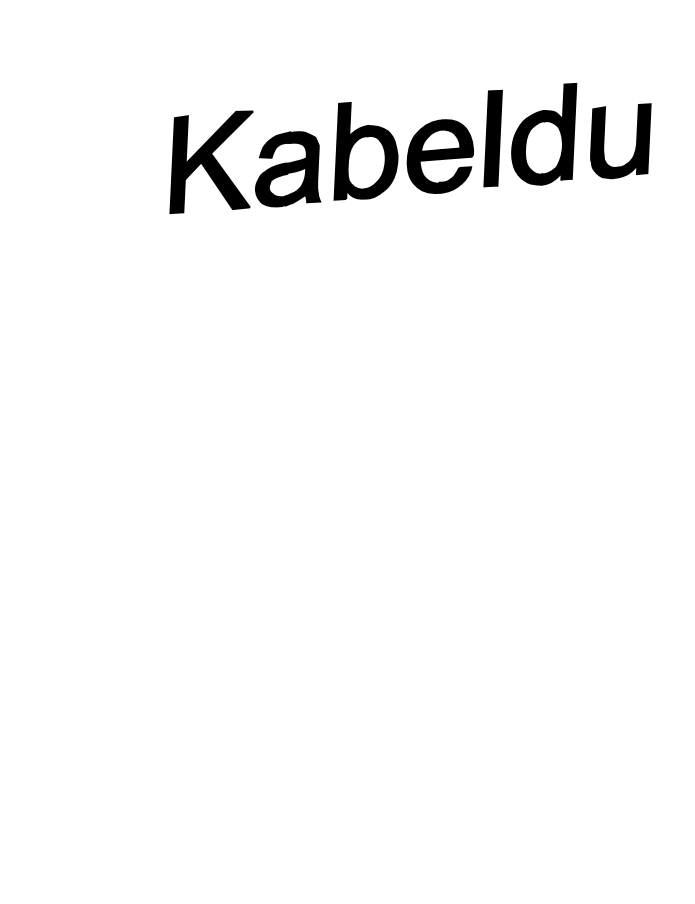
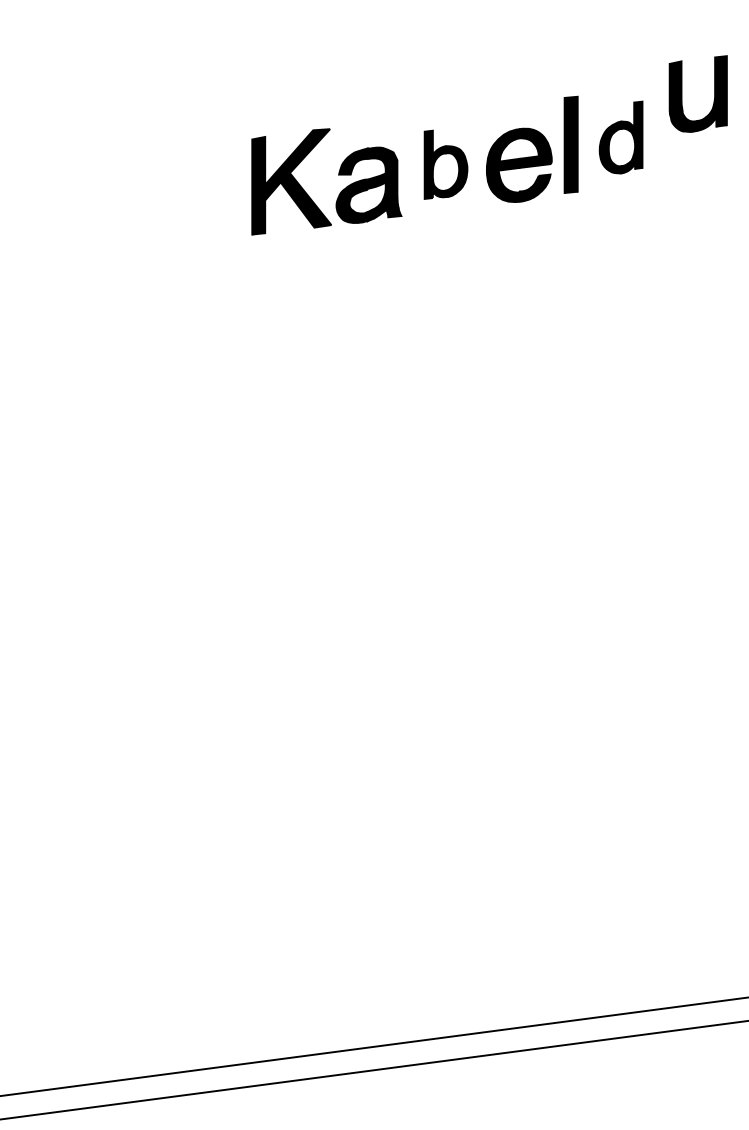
part: (542, 133) -> (620, 137), size x0.7
part: (604, 139) -> (682, 93), moved
part: (366, 152) -> (445, 164), size x0.7

